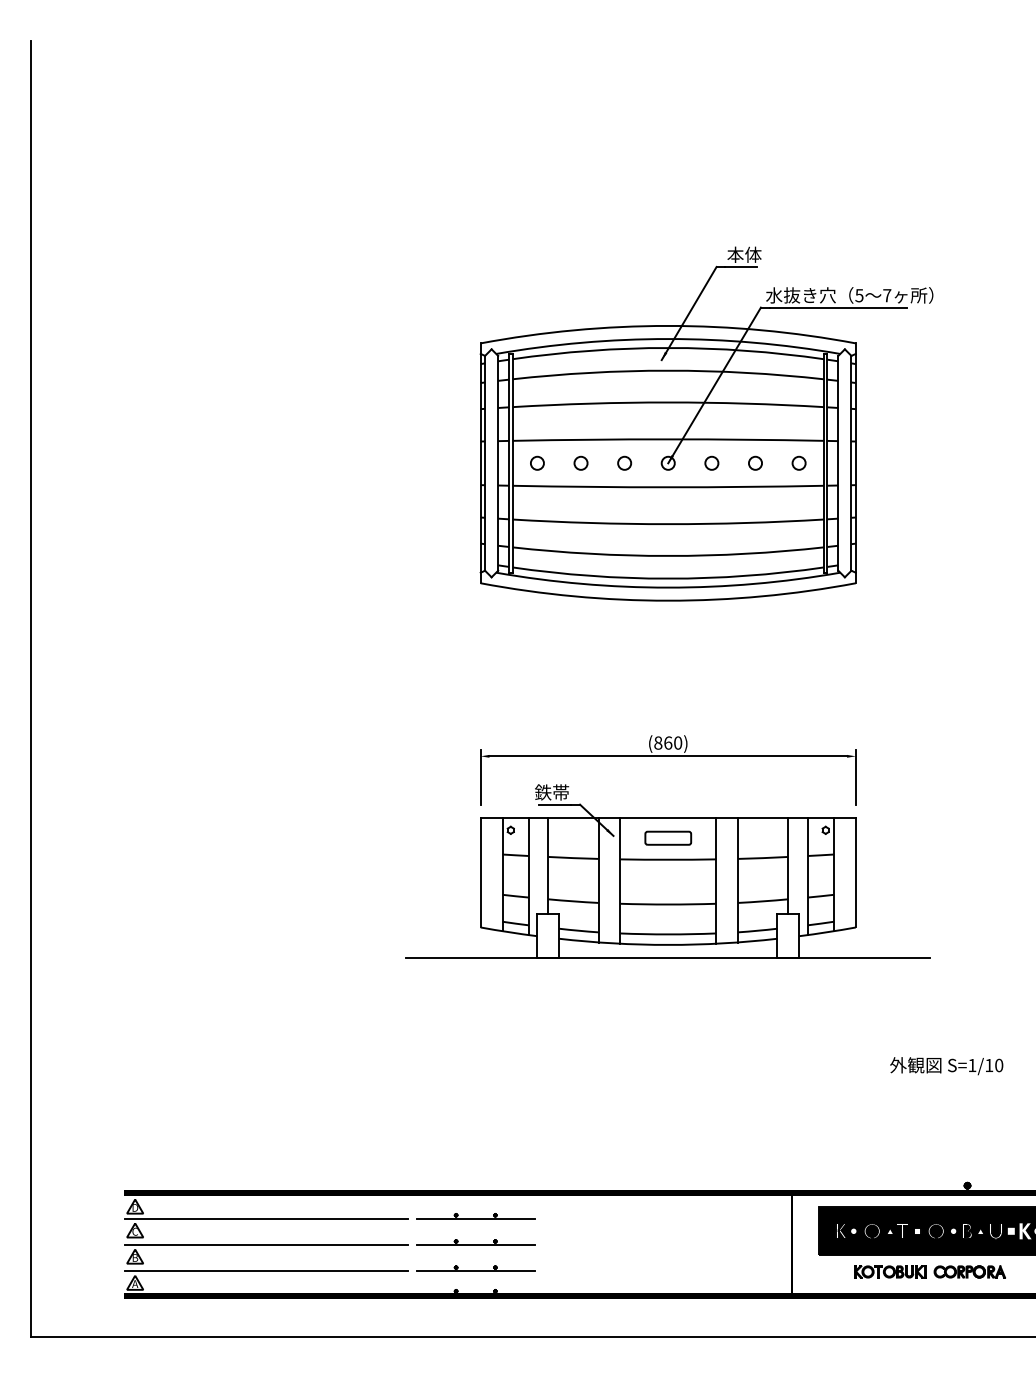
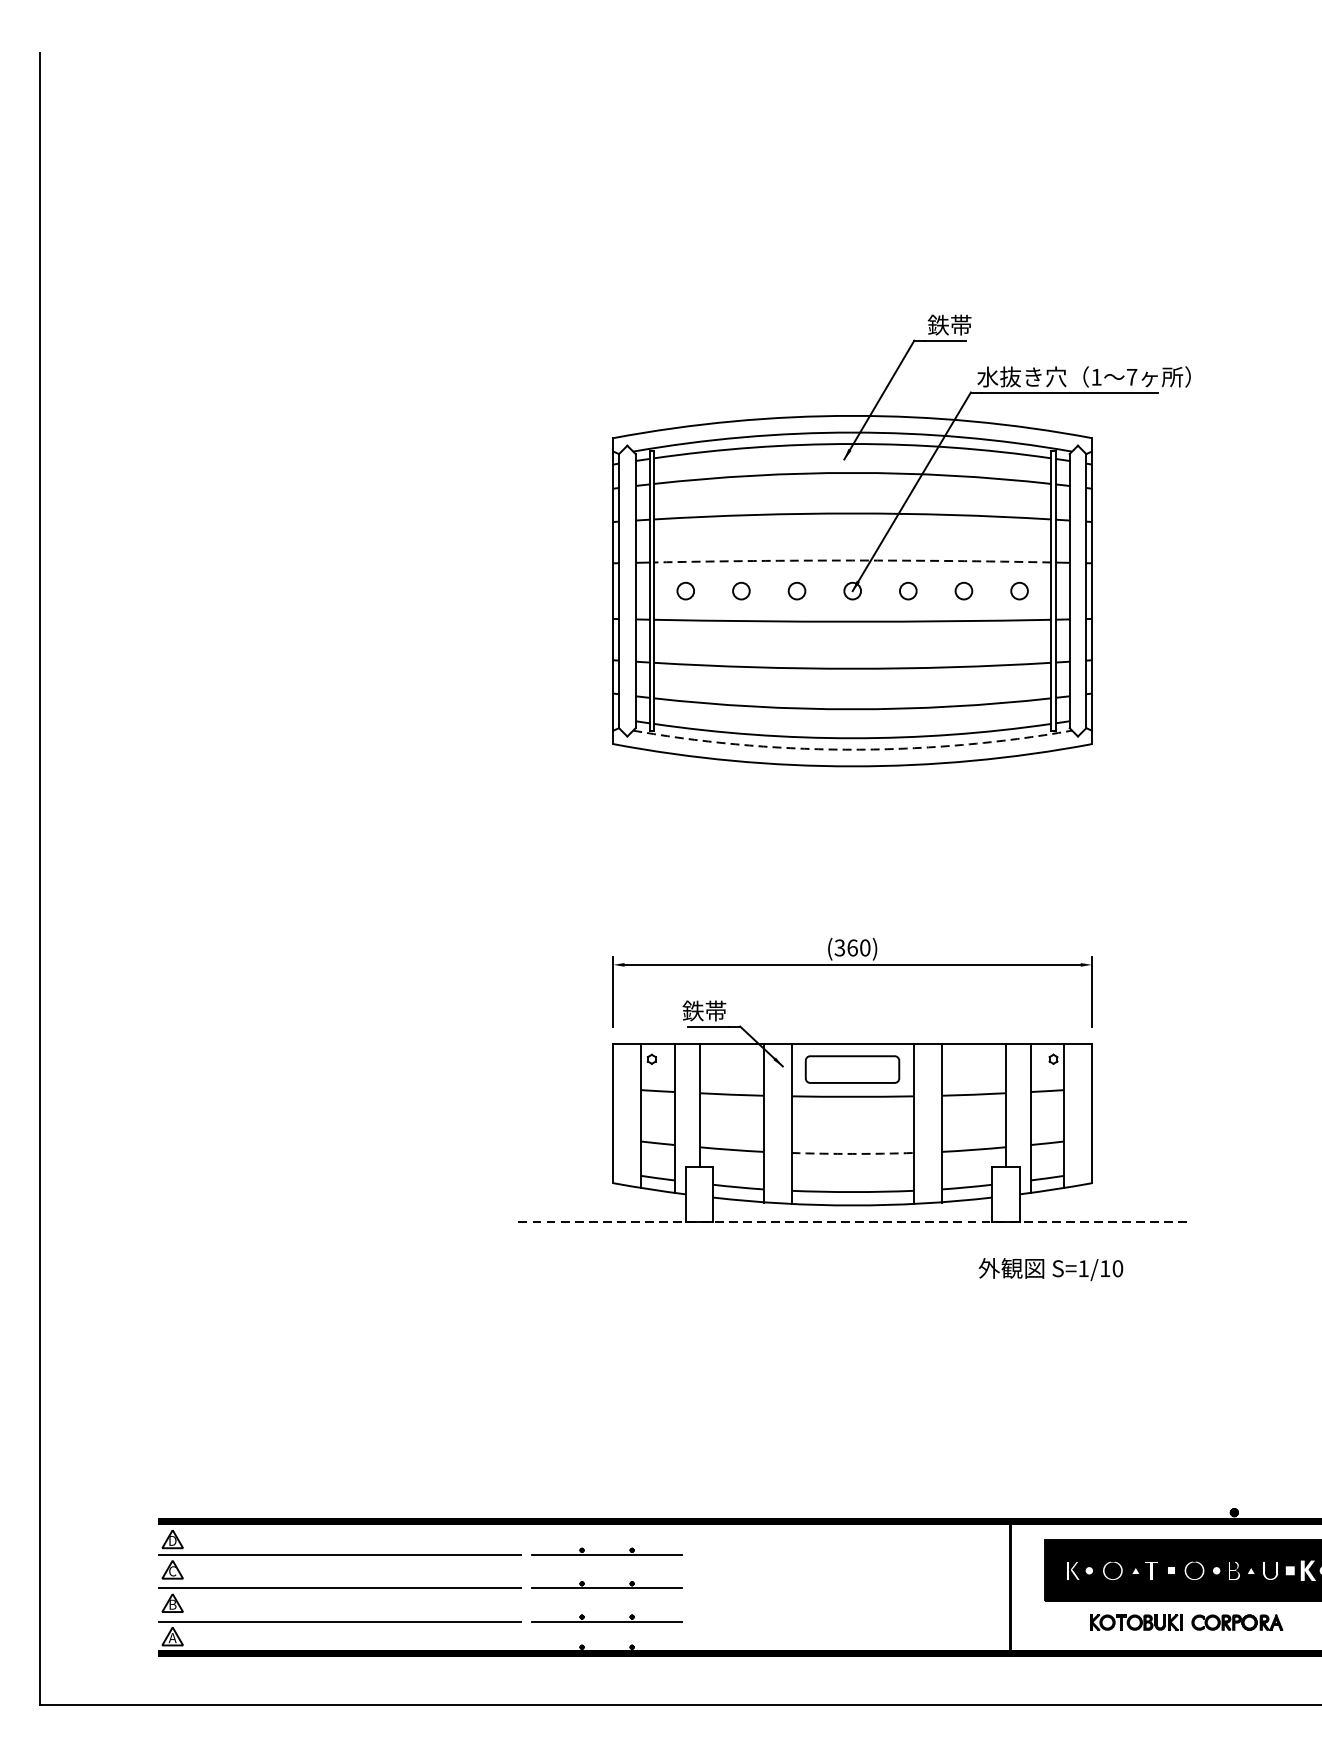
text: (744, 254) -> (949, 324), 本体 -> 鉄帯
text: (859, 295) -> (1096, 377), 5 -> 1
arc: (668, 439) -> (852, 560), solid -> dashed
arc: (668, 587) -> (852, 749), solid -> dashed
text: (658, 742) -> (840, 947), (860) -> (360)
part: (668, 837) -> (852, 1068), size x1.6
arc: (668, 904) -> (852, 1153), solid -> dashed
line: (668, 958) -> (852, 1222), solid -> dashed
text: (946, 1066) -> (1050, 1269), moved

